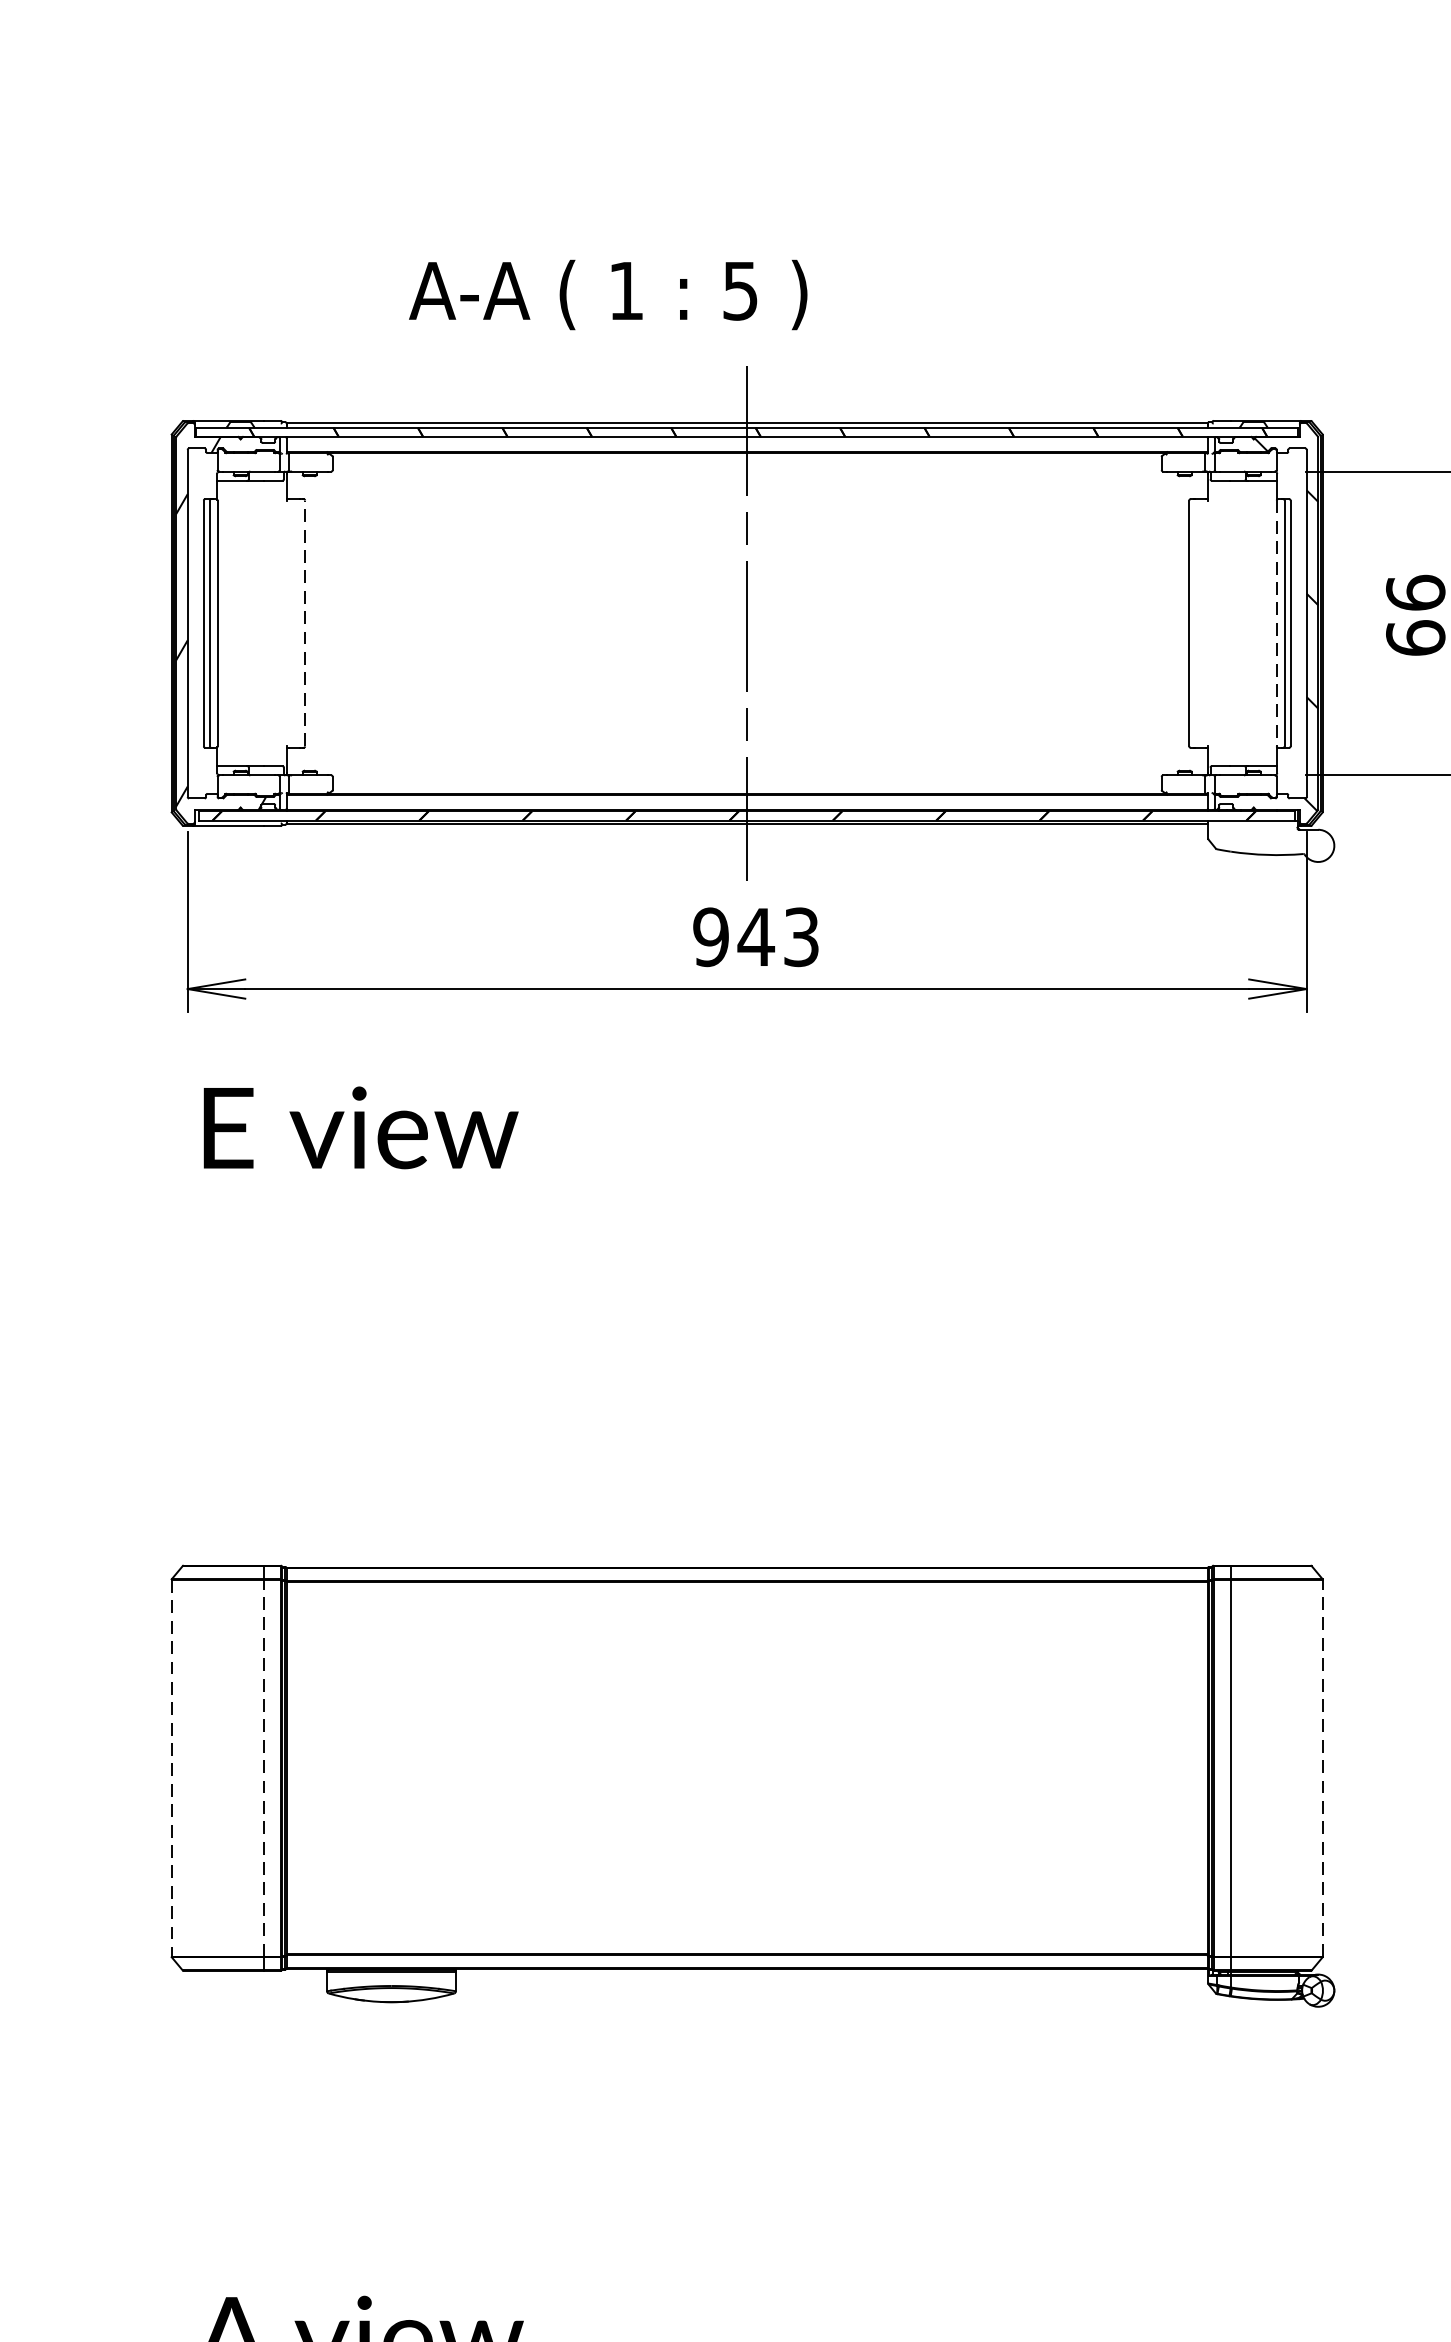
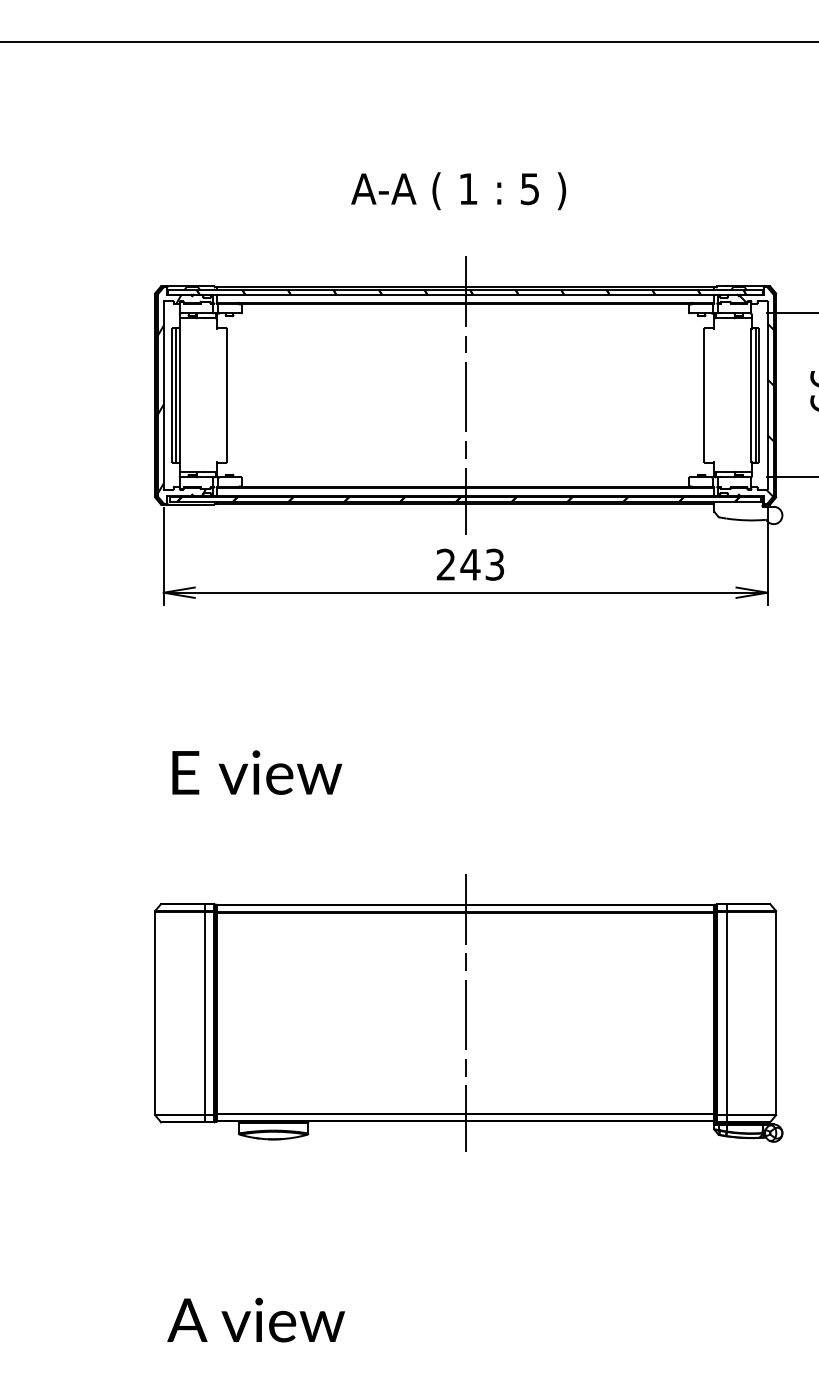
text: (607, 295) -> (458, 191), moved
line: (305, 621) -> (227, 394), dashed -> solid
line: (1277, 623) -> (751, 395), dashed -> solid
text: (709, 936) -> (445, 564), 943 -> 243
text: (361, 1127) -> (257, 772), moved
line: (172, 1768) -> (155, 1013), dashed -> solid
line: (263, 1768) -> (204, 1013), dashed -> solid
line: (746, 1768) -> (465, 1013), added
line: (1323, 1768) -> (776, 1013), dashed -> solid

